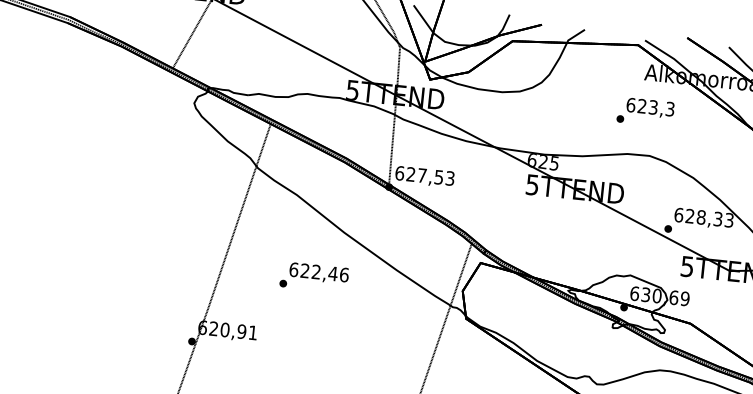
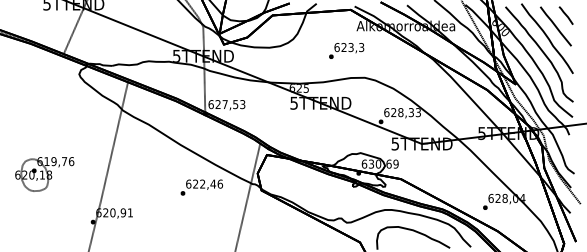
text: (645, 111) -> (346, 50), moved
part: (122, 257) -> (44, 174), added
text: (313, 277) -> (201, 187), moved

